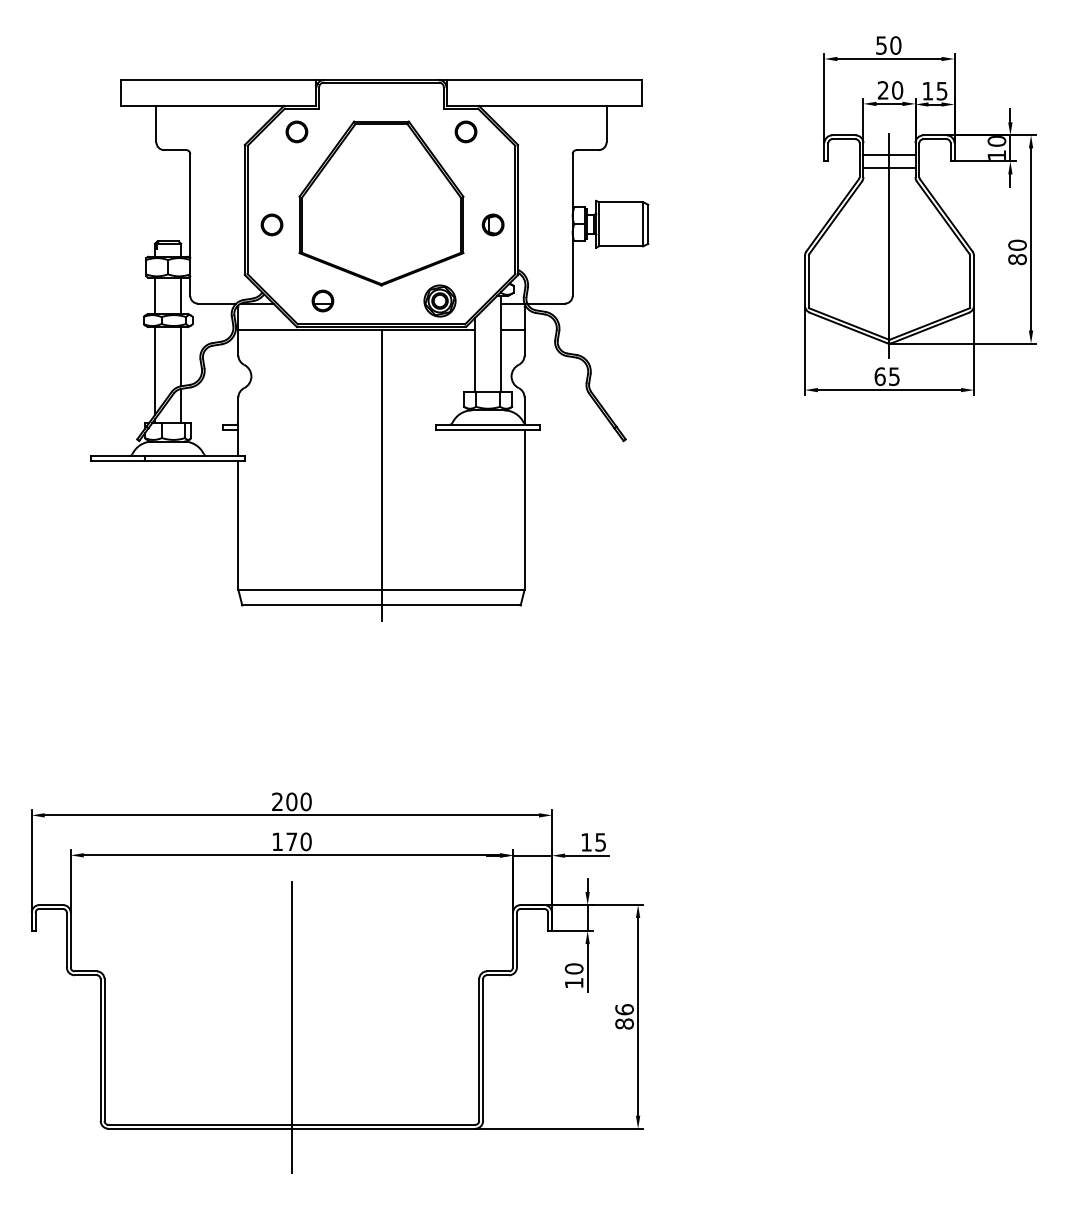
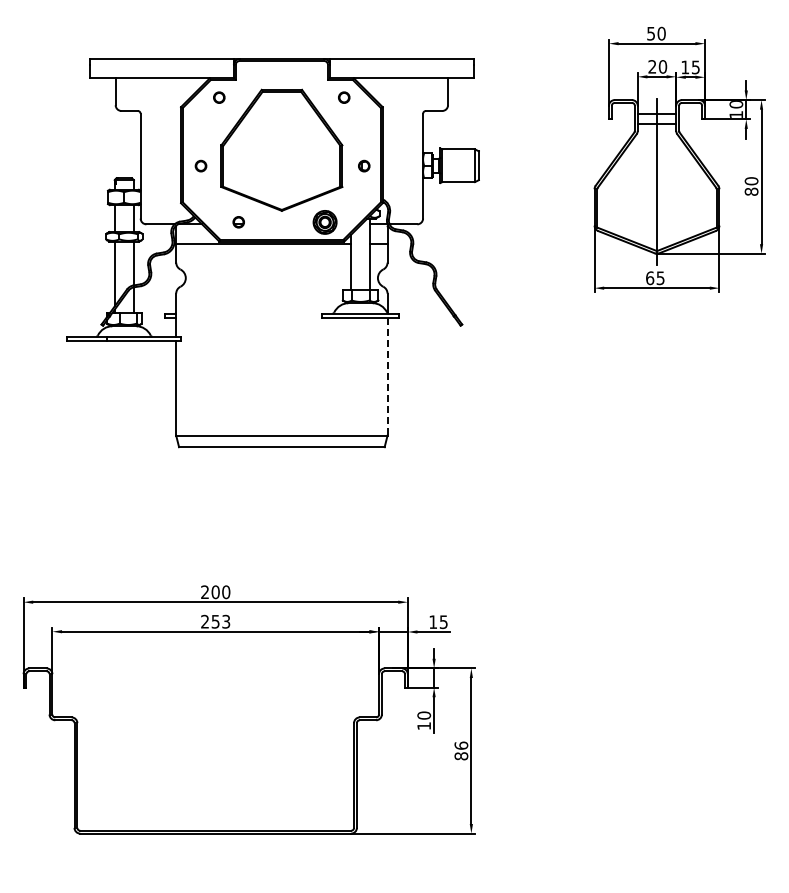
part: (295, 131) -> (218, 97), size x0.7
circle: (464, 131) -> (343, 97), size x0.7
circle: (271, 223) -> (200, 165), size x0.7
part: (492, 223) -> (363, 165), size x0.7
part: (322, 299) -> (238, 221), size x0.7
line: (380, 474) -> (281, 350), removed
line: (524, 511) -> (387, 377), solid -> dashed
text: (291, 841) -> (215, 621), 170 -> 253
line: (291, 1027) -> (215, 758), removed

